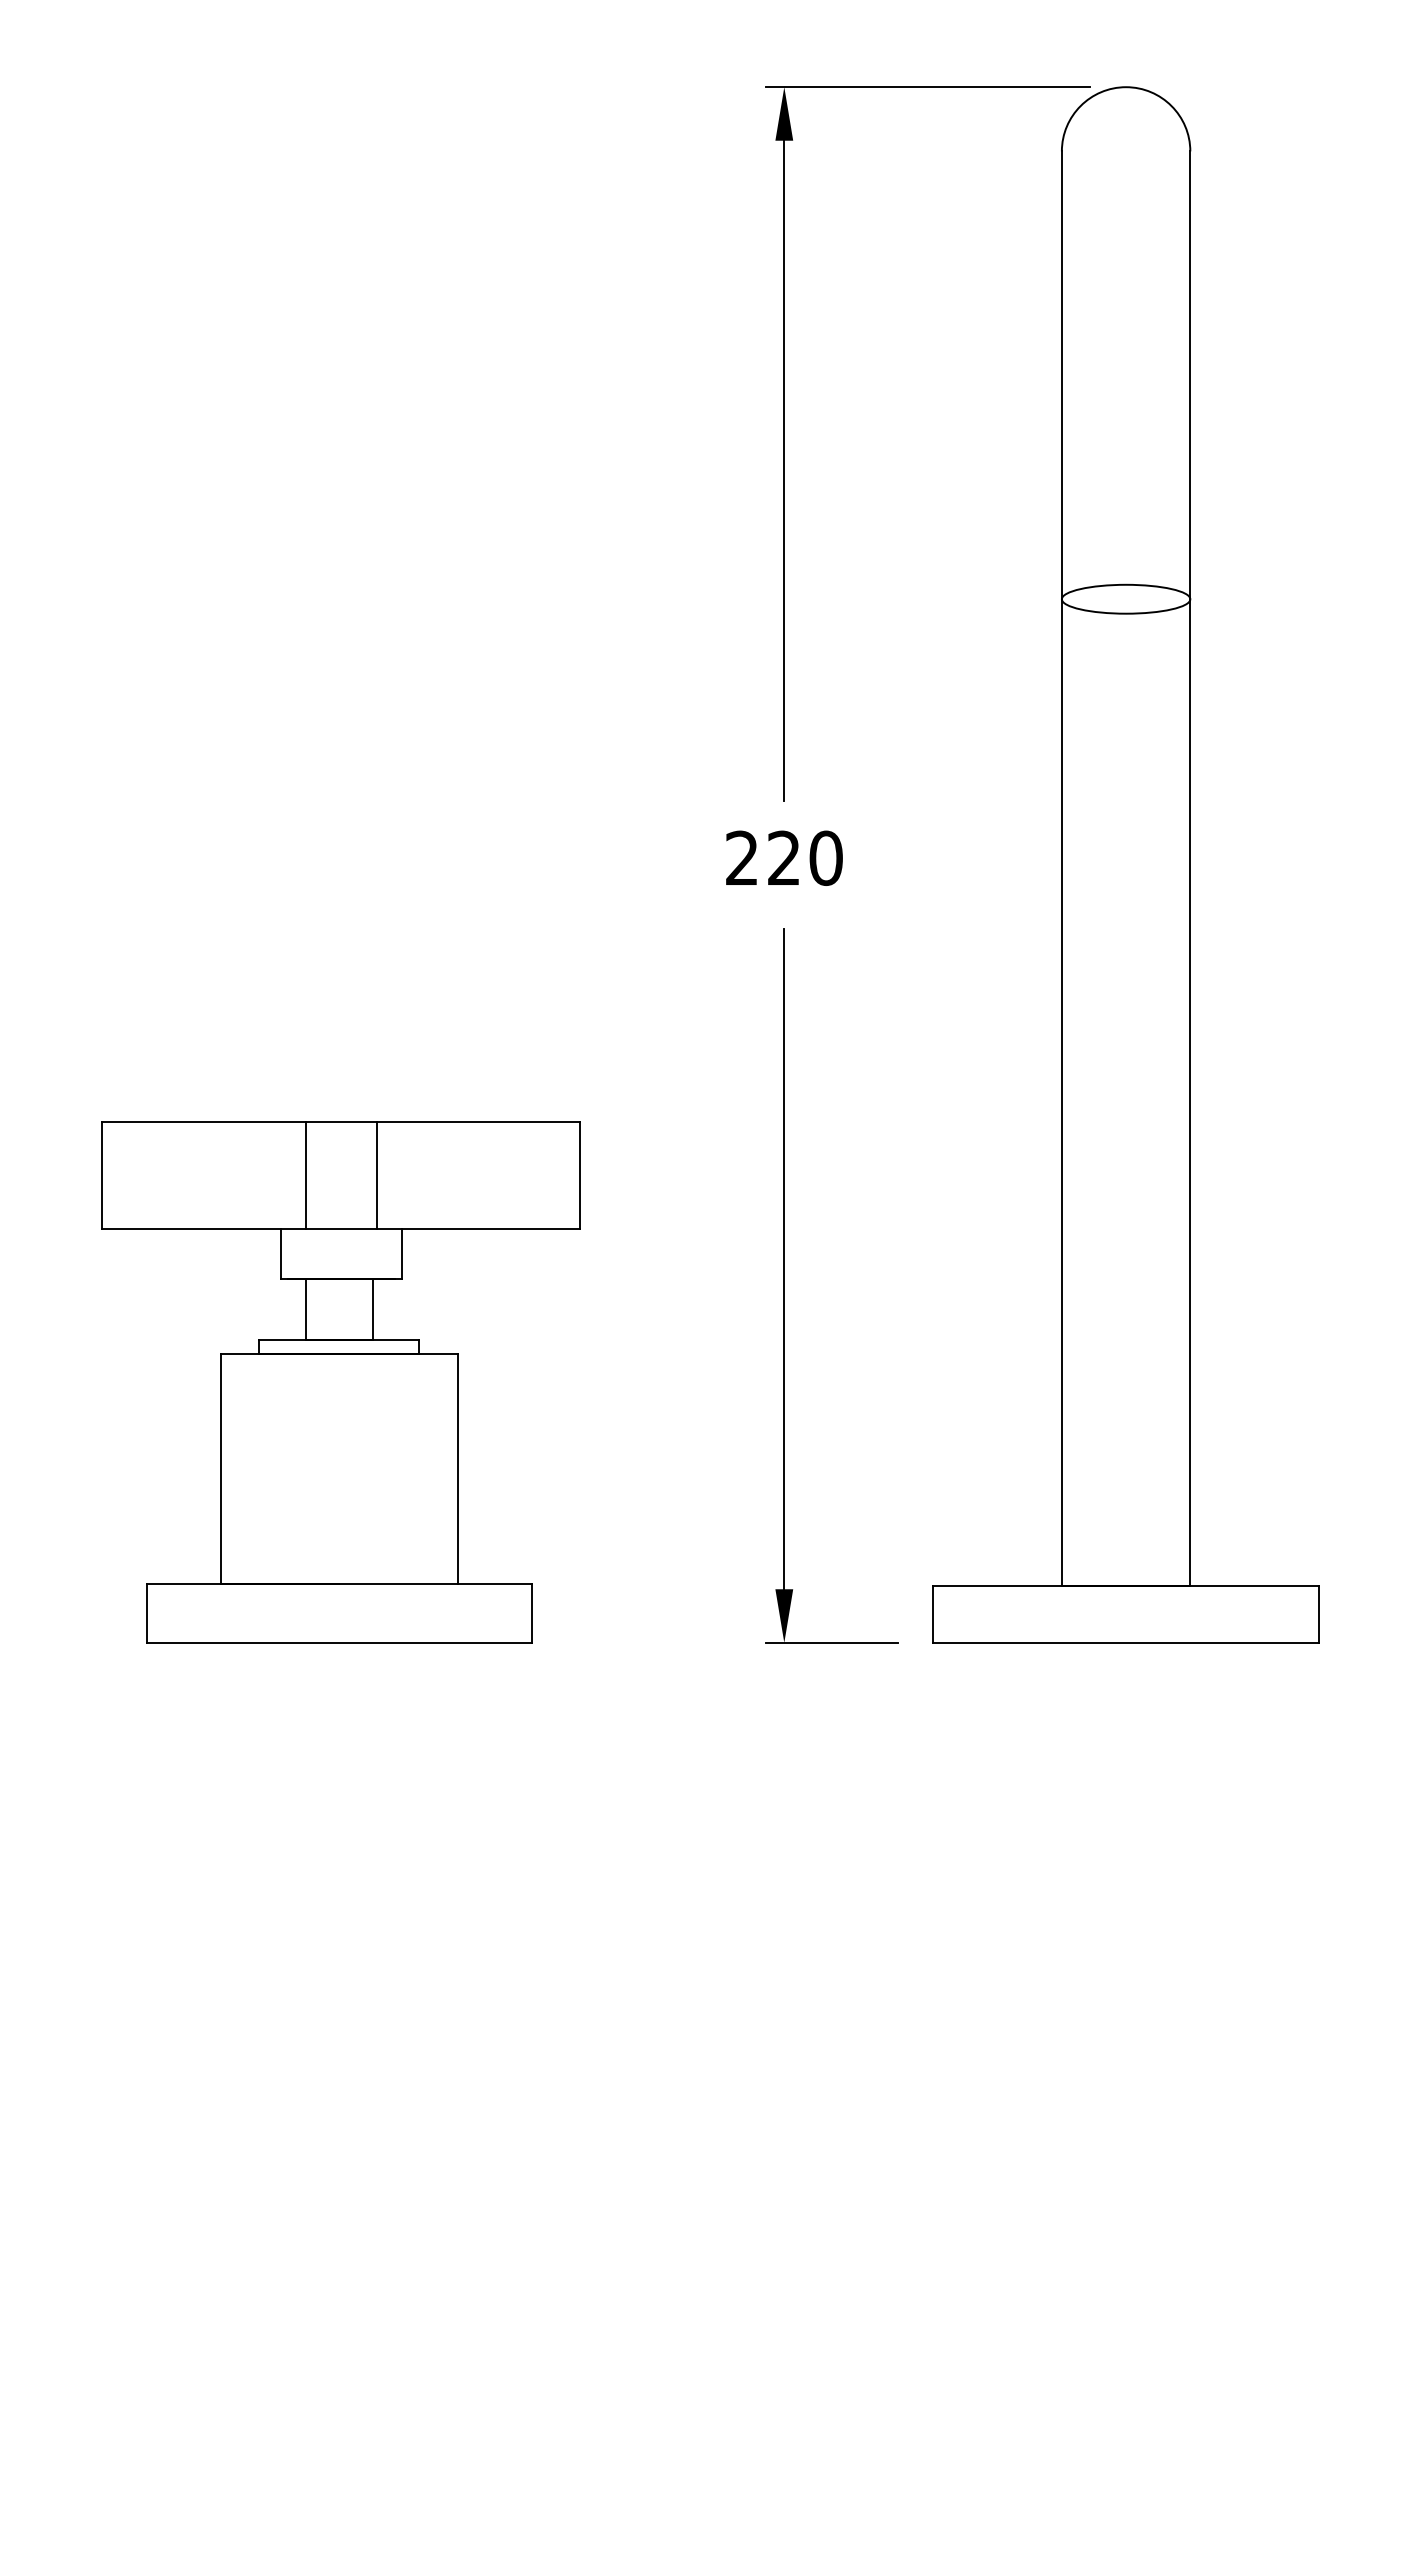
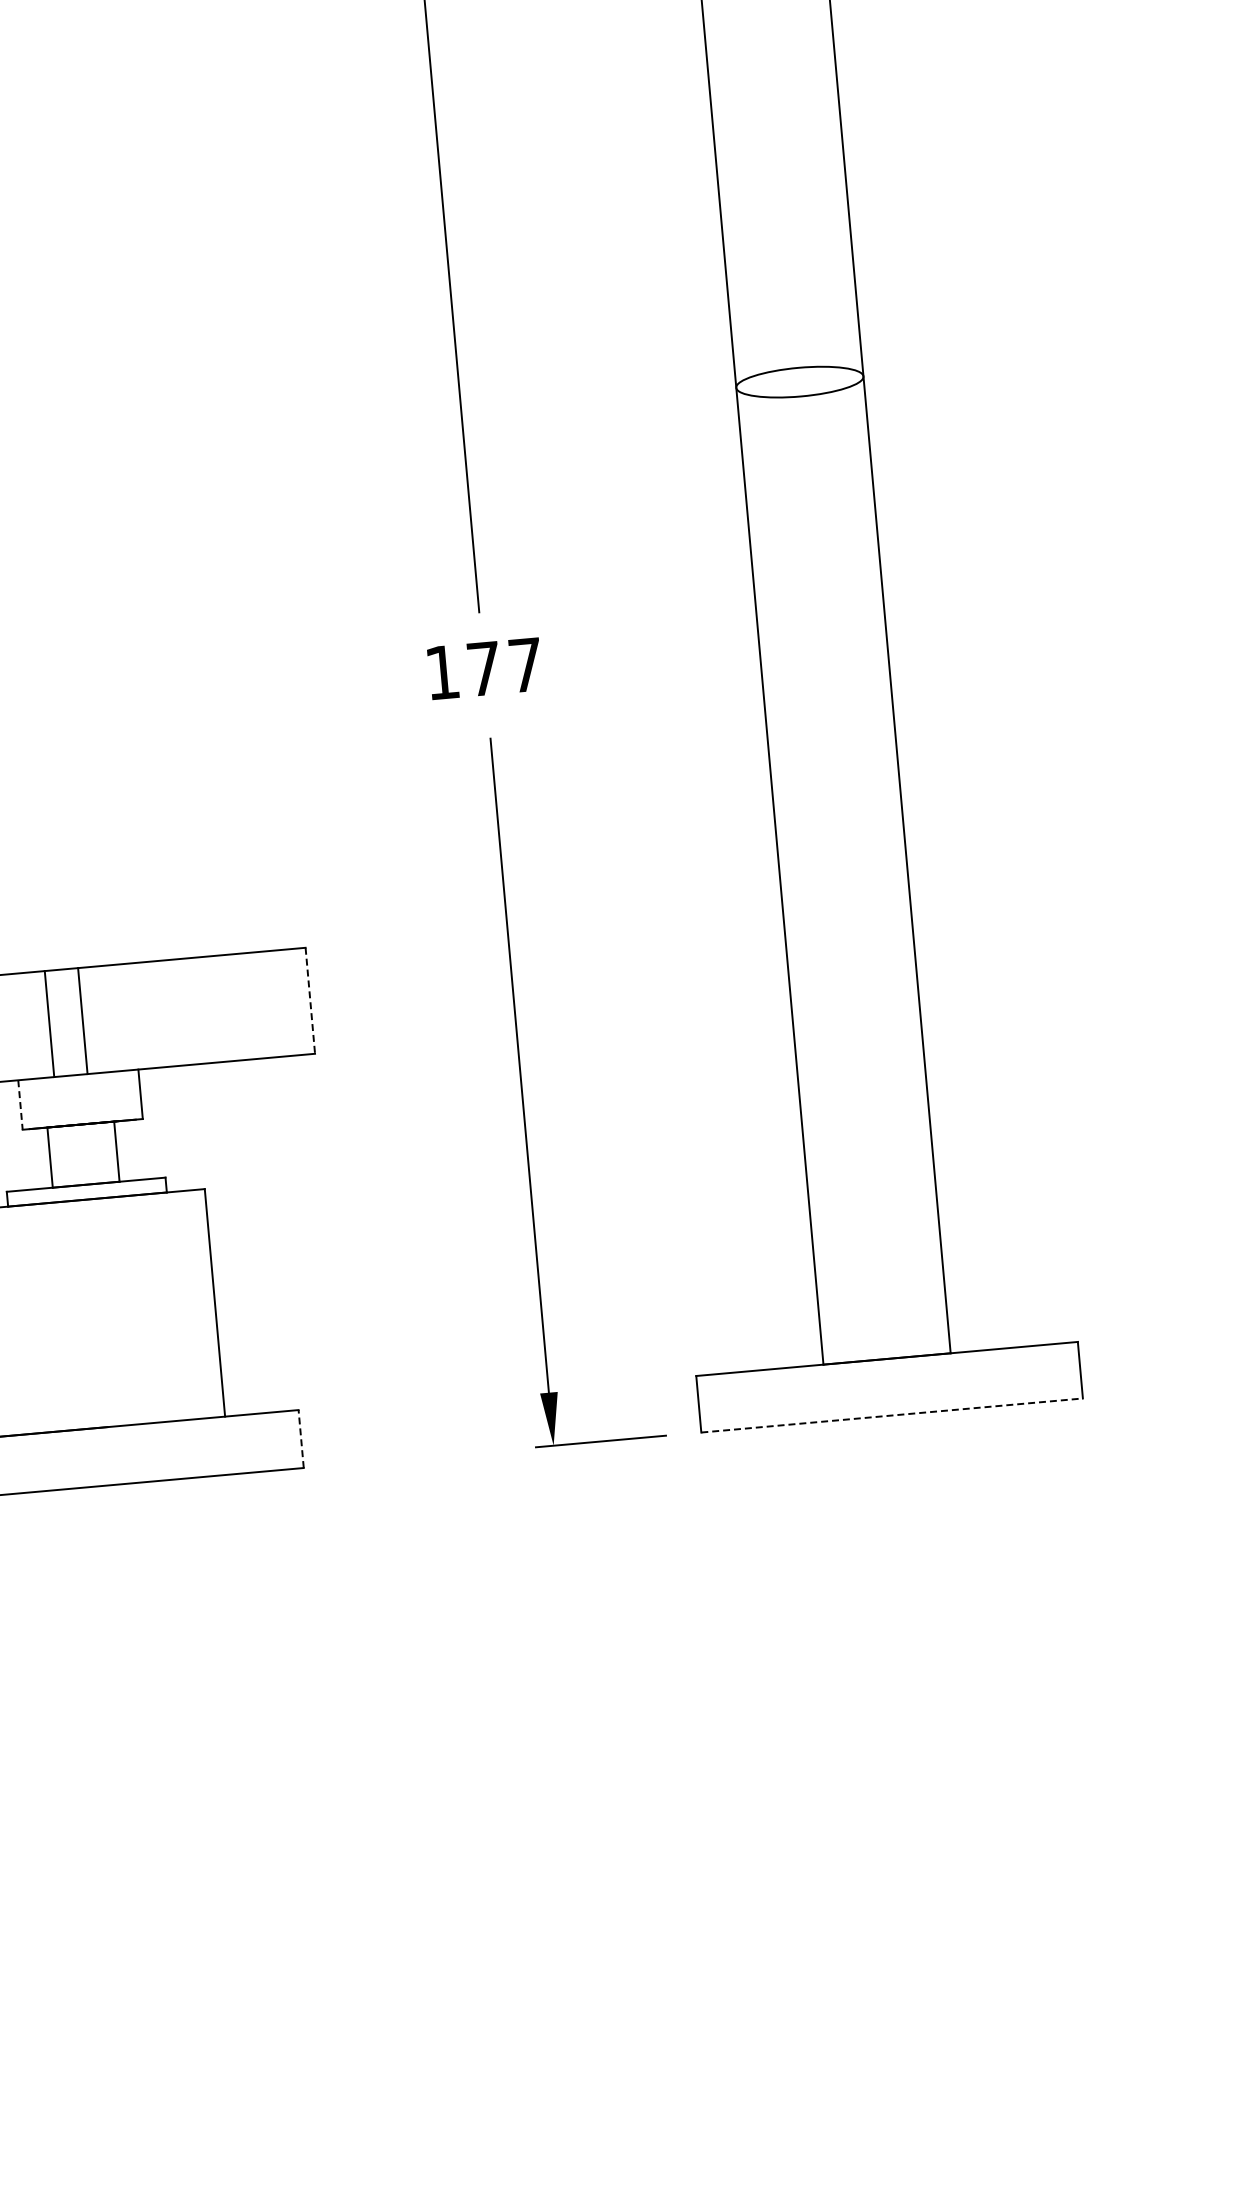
text: (784, 857) -> (484, 668), 220 -> 177
line: (305, 1174) -> (82, 1020), moved
line: (376, 1174) -> (49, 1023), moved
line: (580, 1175) -> (310, 1001), solid -> dashed
line: (280, 1253) -> (20, 1104), solid -> dashed
line: (531, 1613) -> (300, 1439), solid -> dashed
line: (1126, 1642) -> (892, 1415), solid -> dashed

